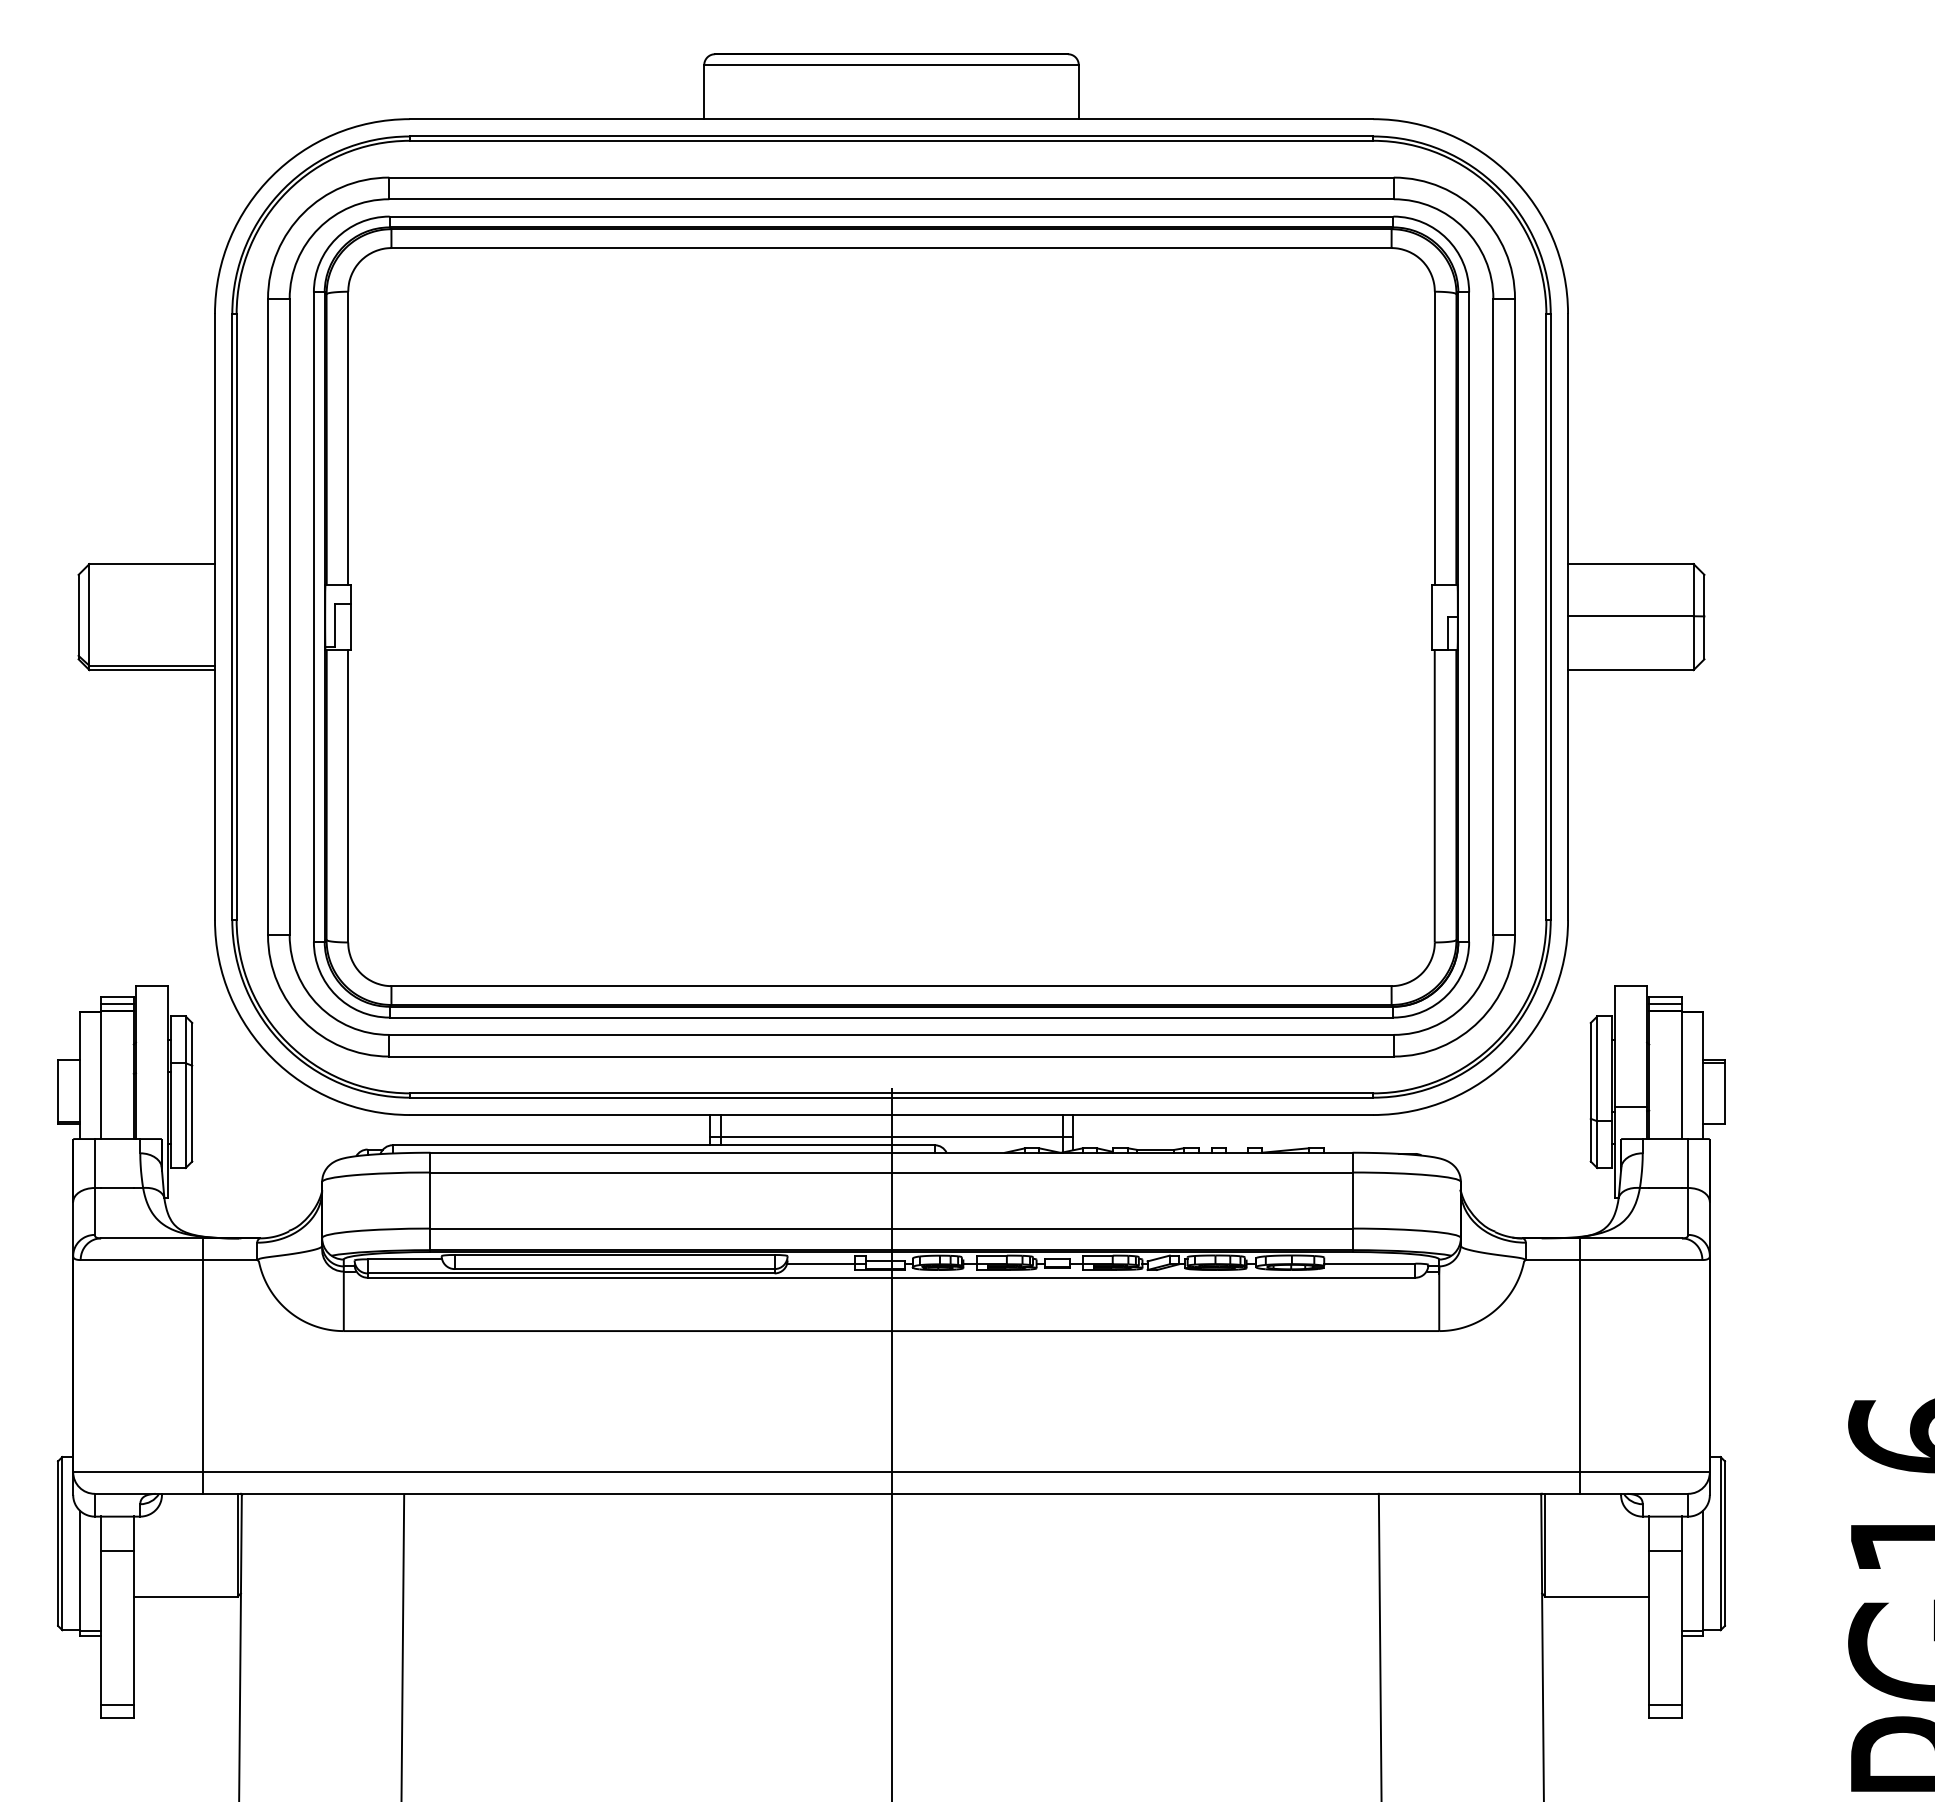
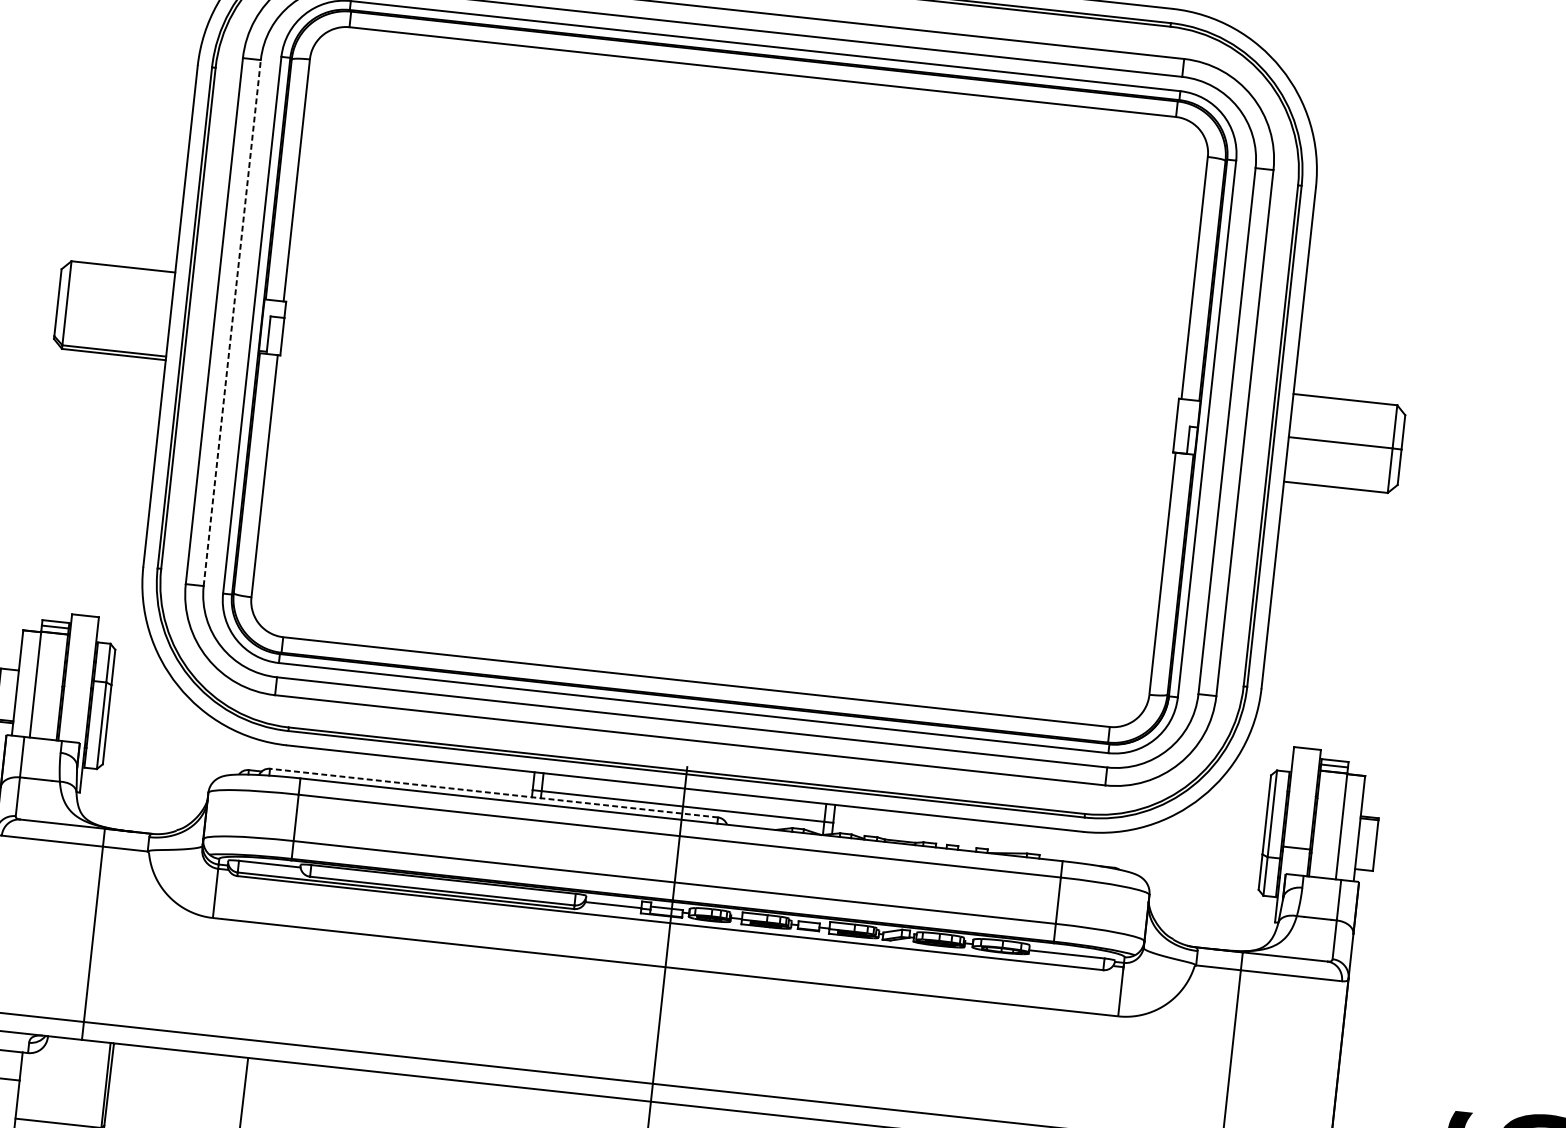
line: (289, 616) -> (232, 322), solid -> dashed
line: (663, 1145) -> (493, 793), solid -> dashed

